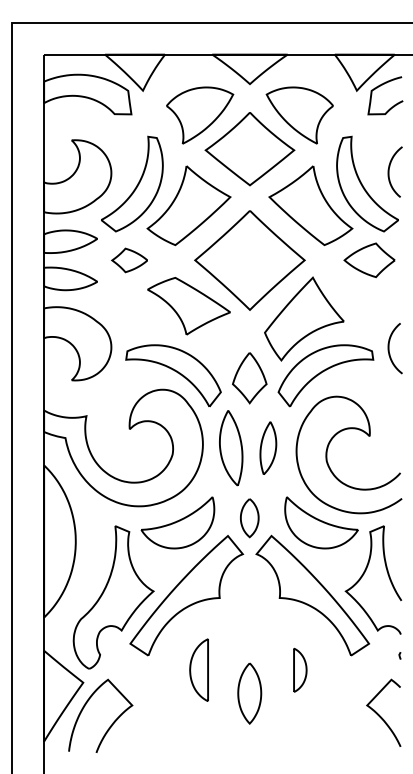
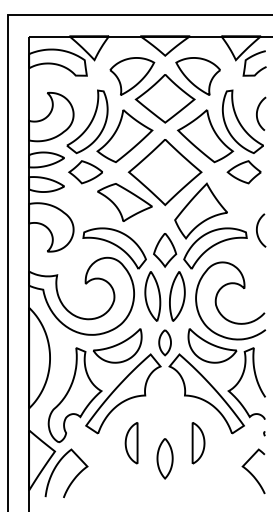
part: (129, 260) -> (85, 172), size x1.43
part: (268, 448) -> (177, 296), size x1.43
part: (300, 670) -> (198, 443), size x1.43

